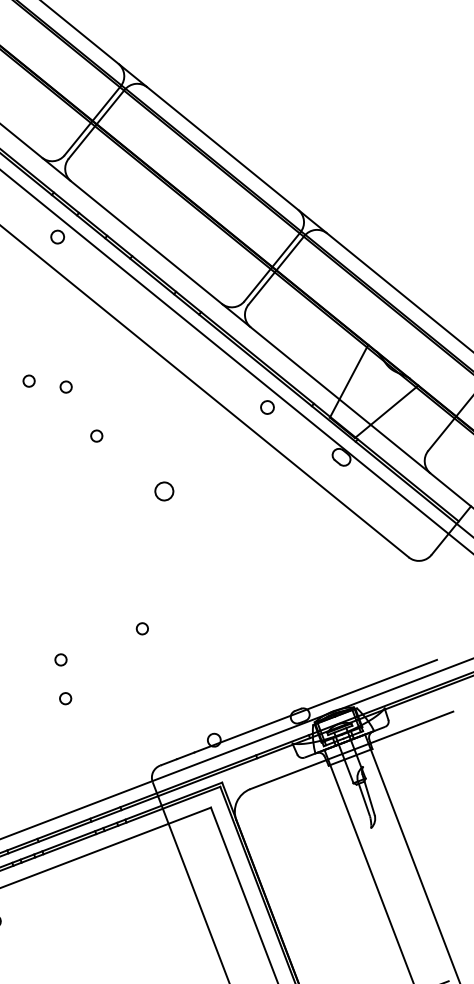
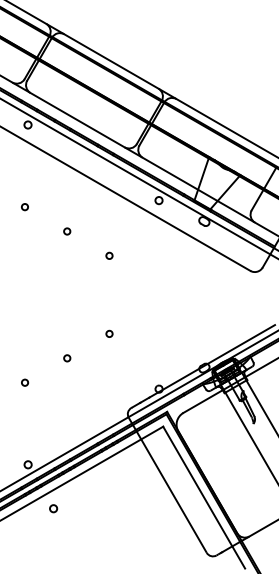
circle: (65, 387) -> (45, 207), removed
circle: (164, 490) -> (109, 255), size x0.62
circle: (66, 699) -> (73, 379), removed

